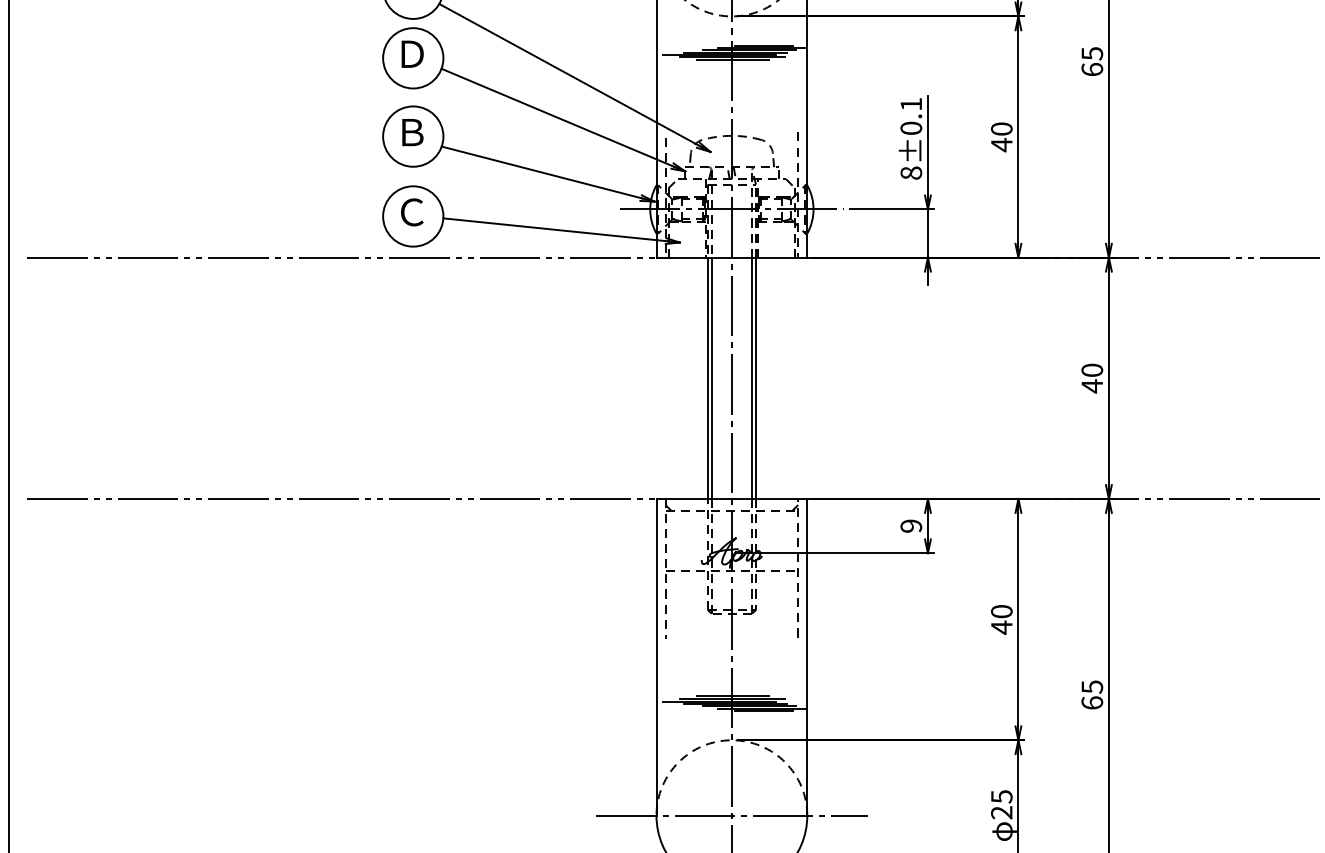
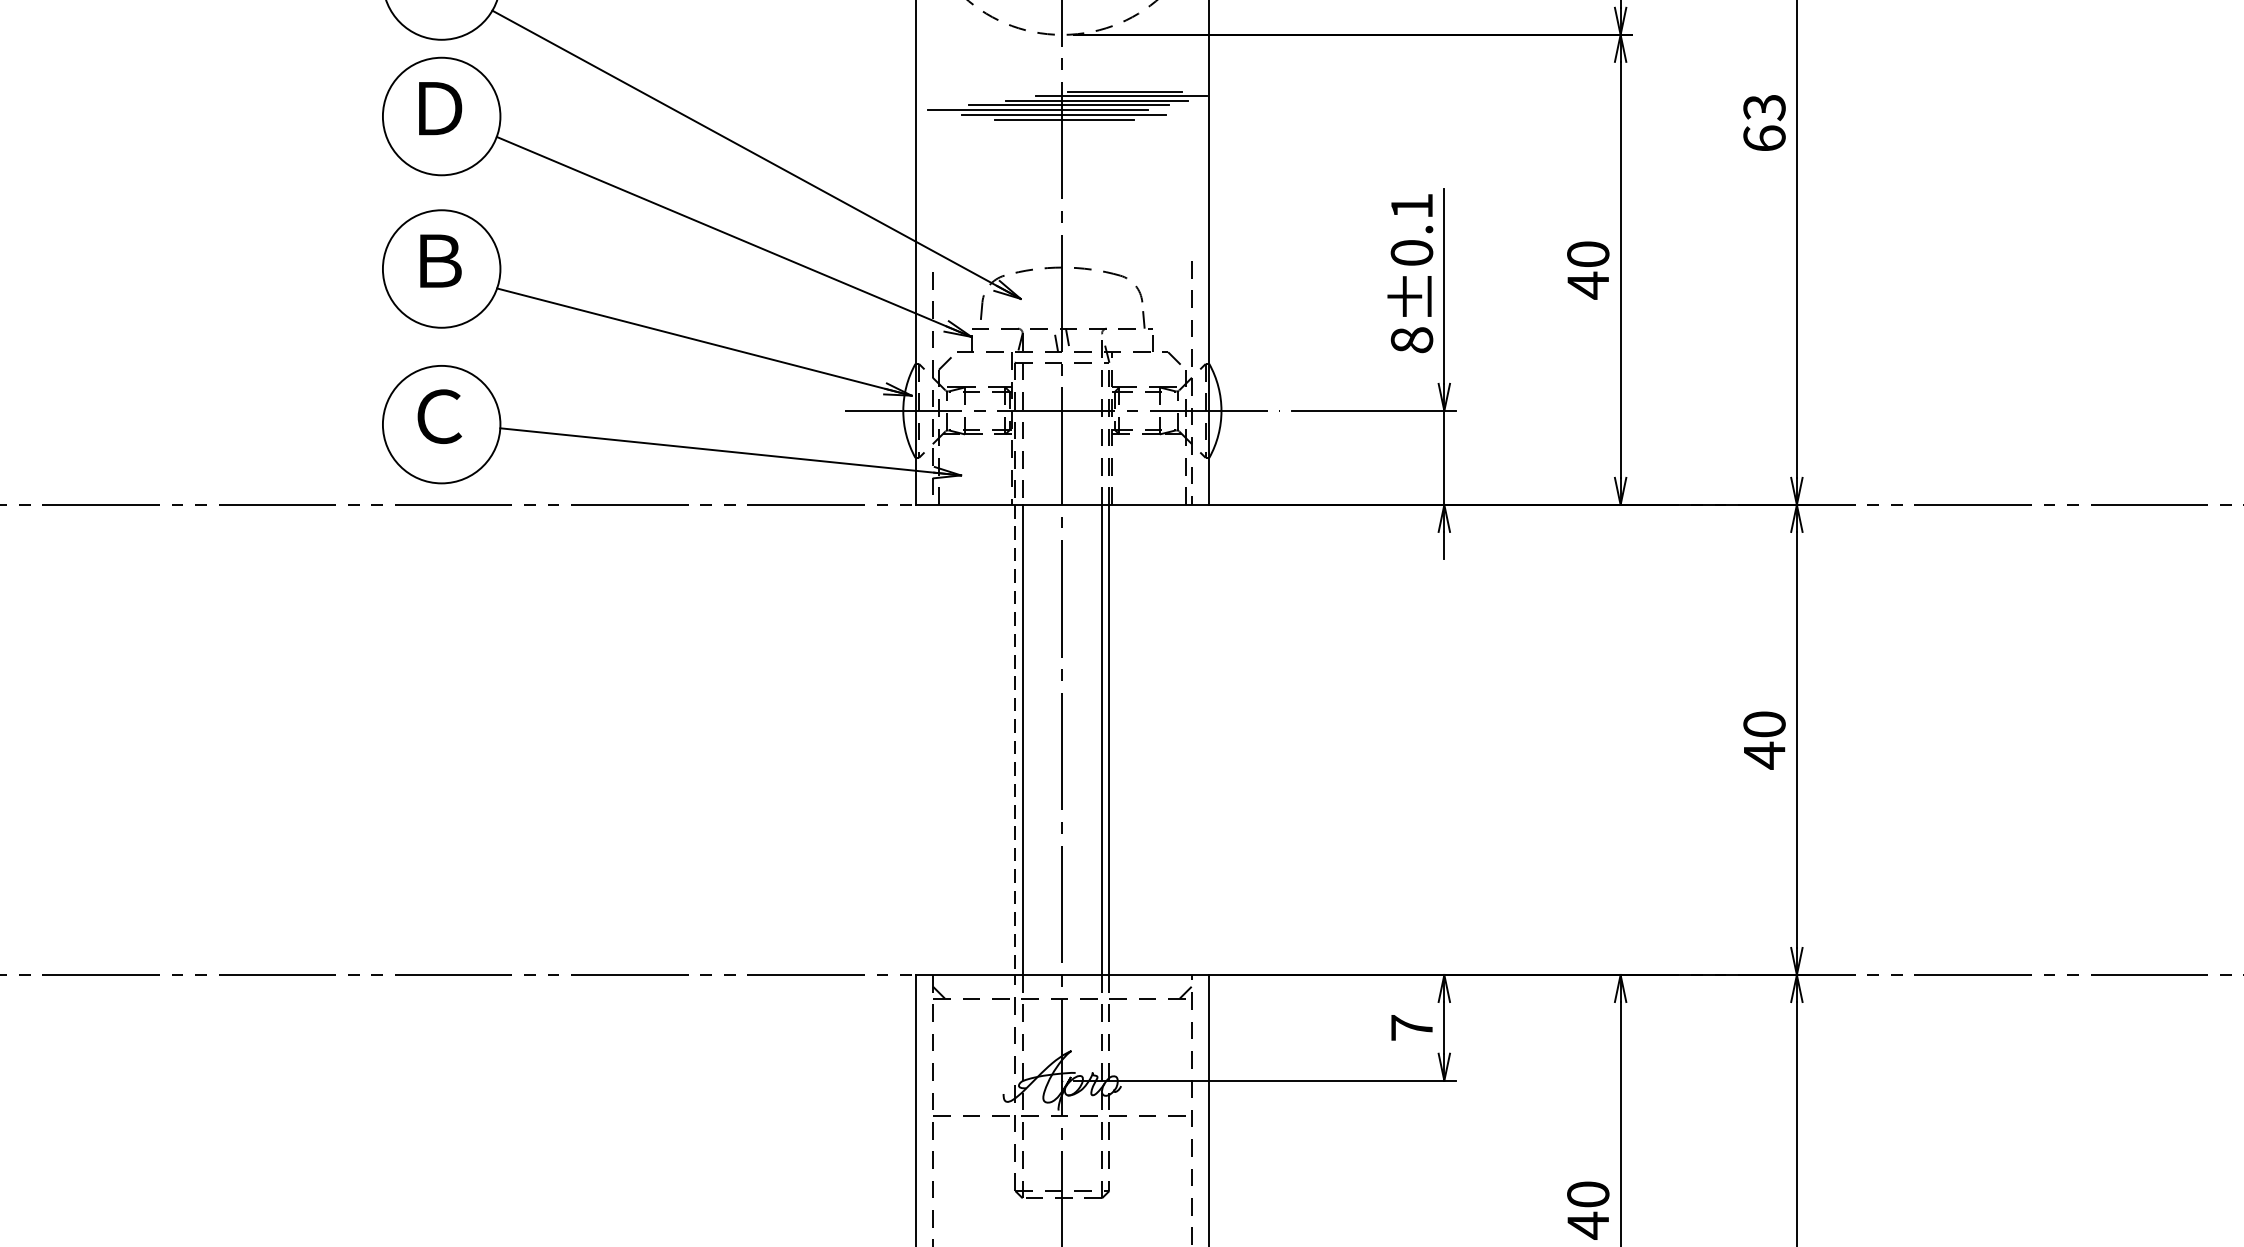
text: (1091, 53) -> (1762, 107), 65 -> 63
line: (707, 378) -> (1014, 740), solid -> dashed
text: (911, 525) -> (1412, 1026), 9 -> 7

